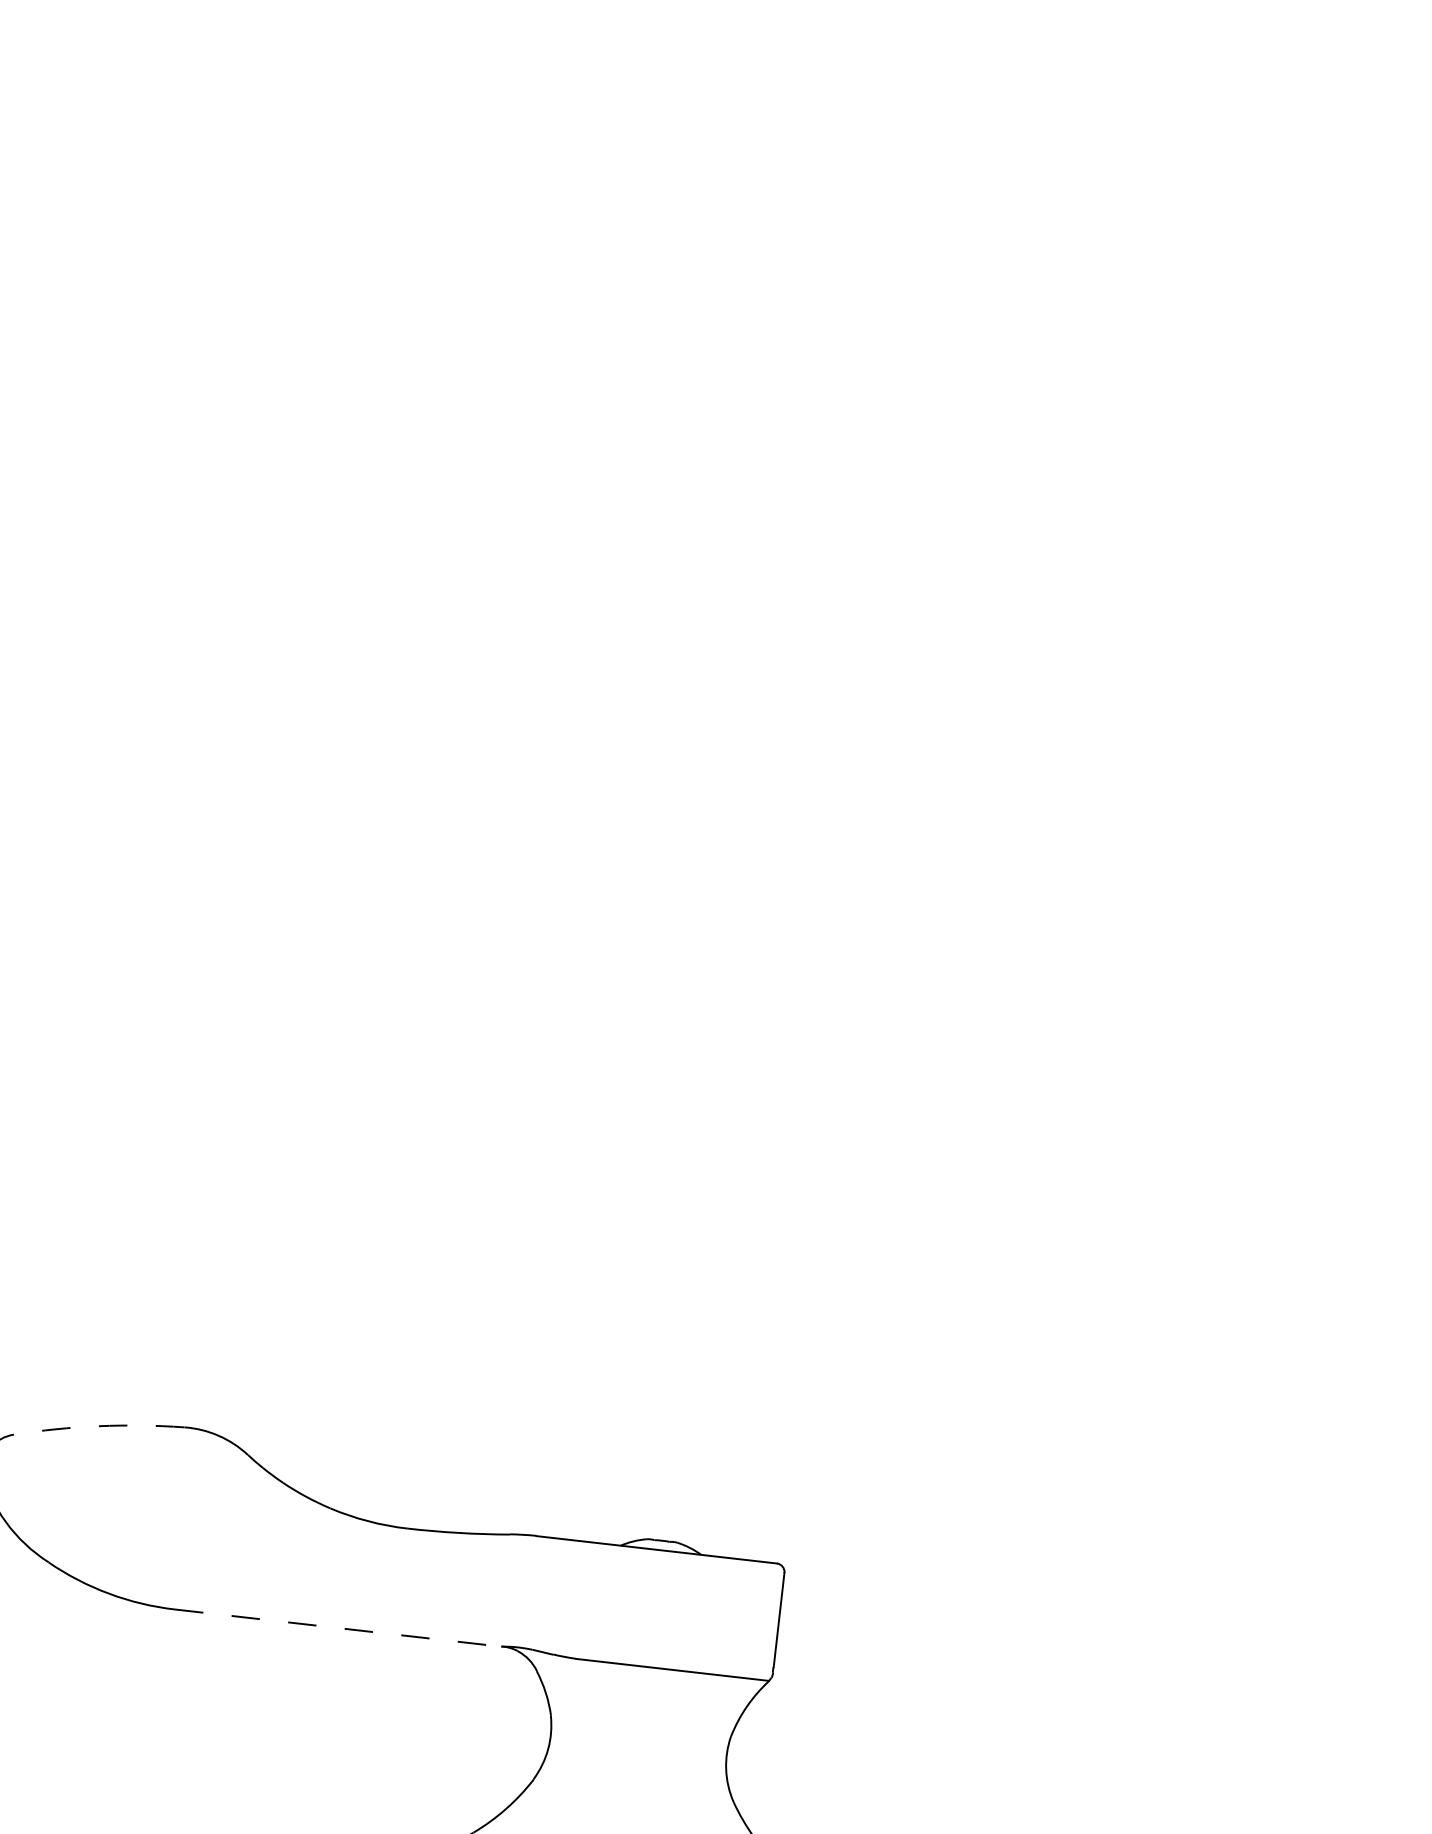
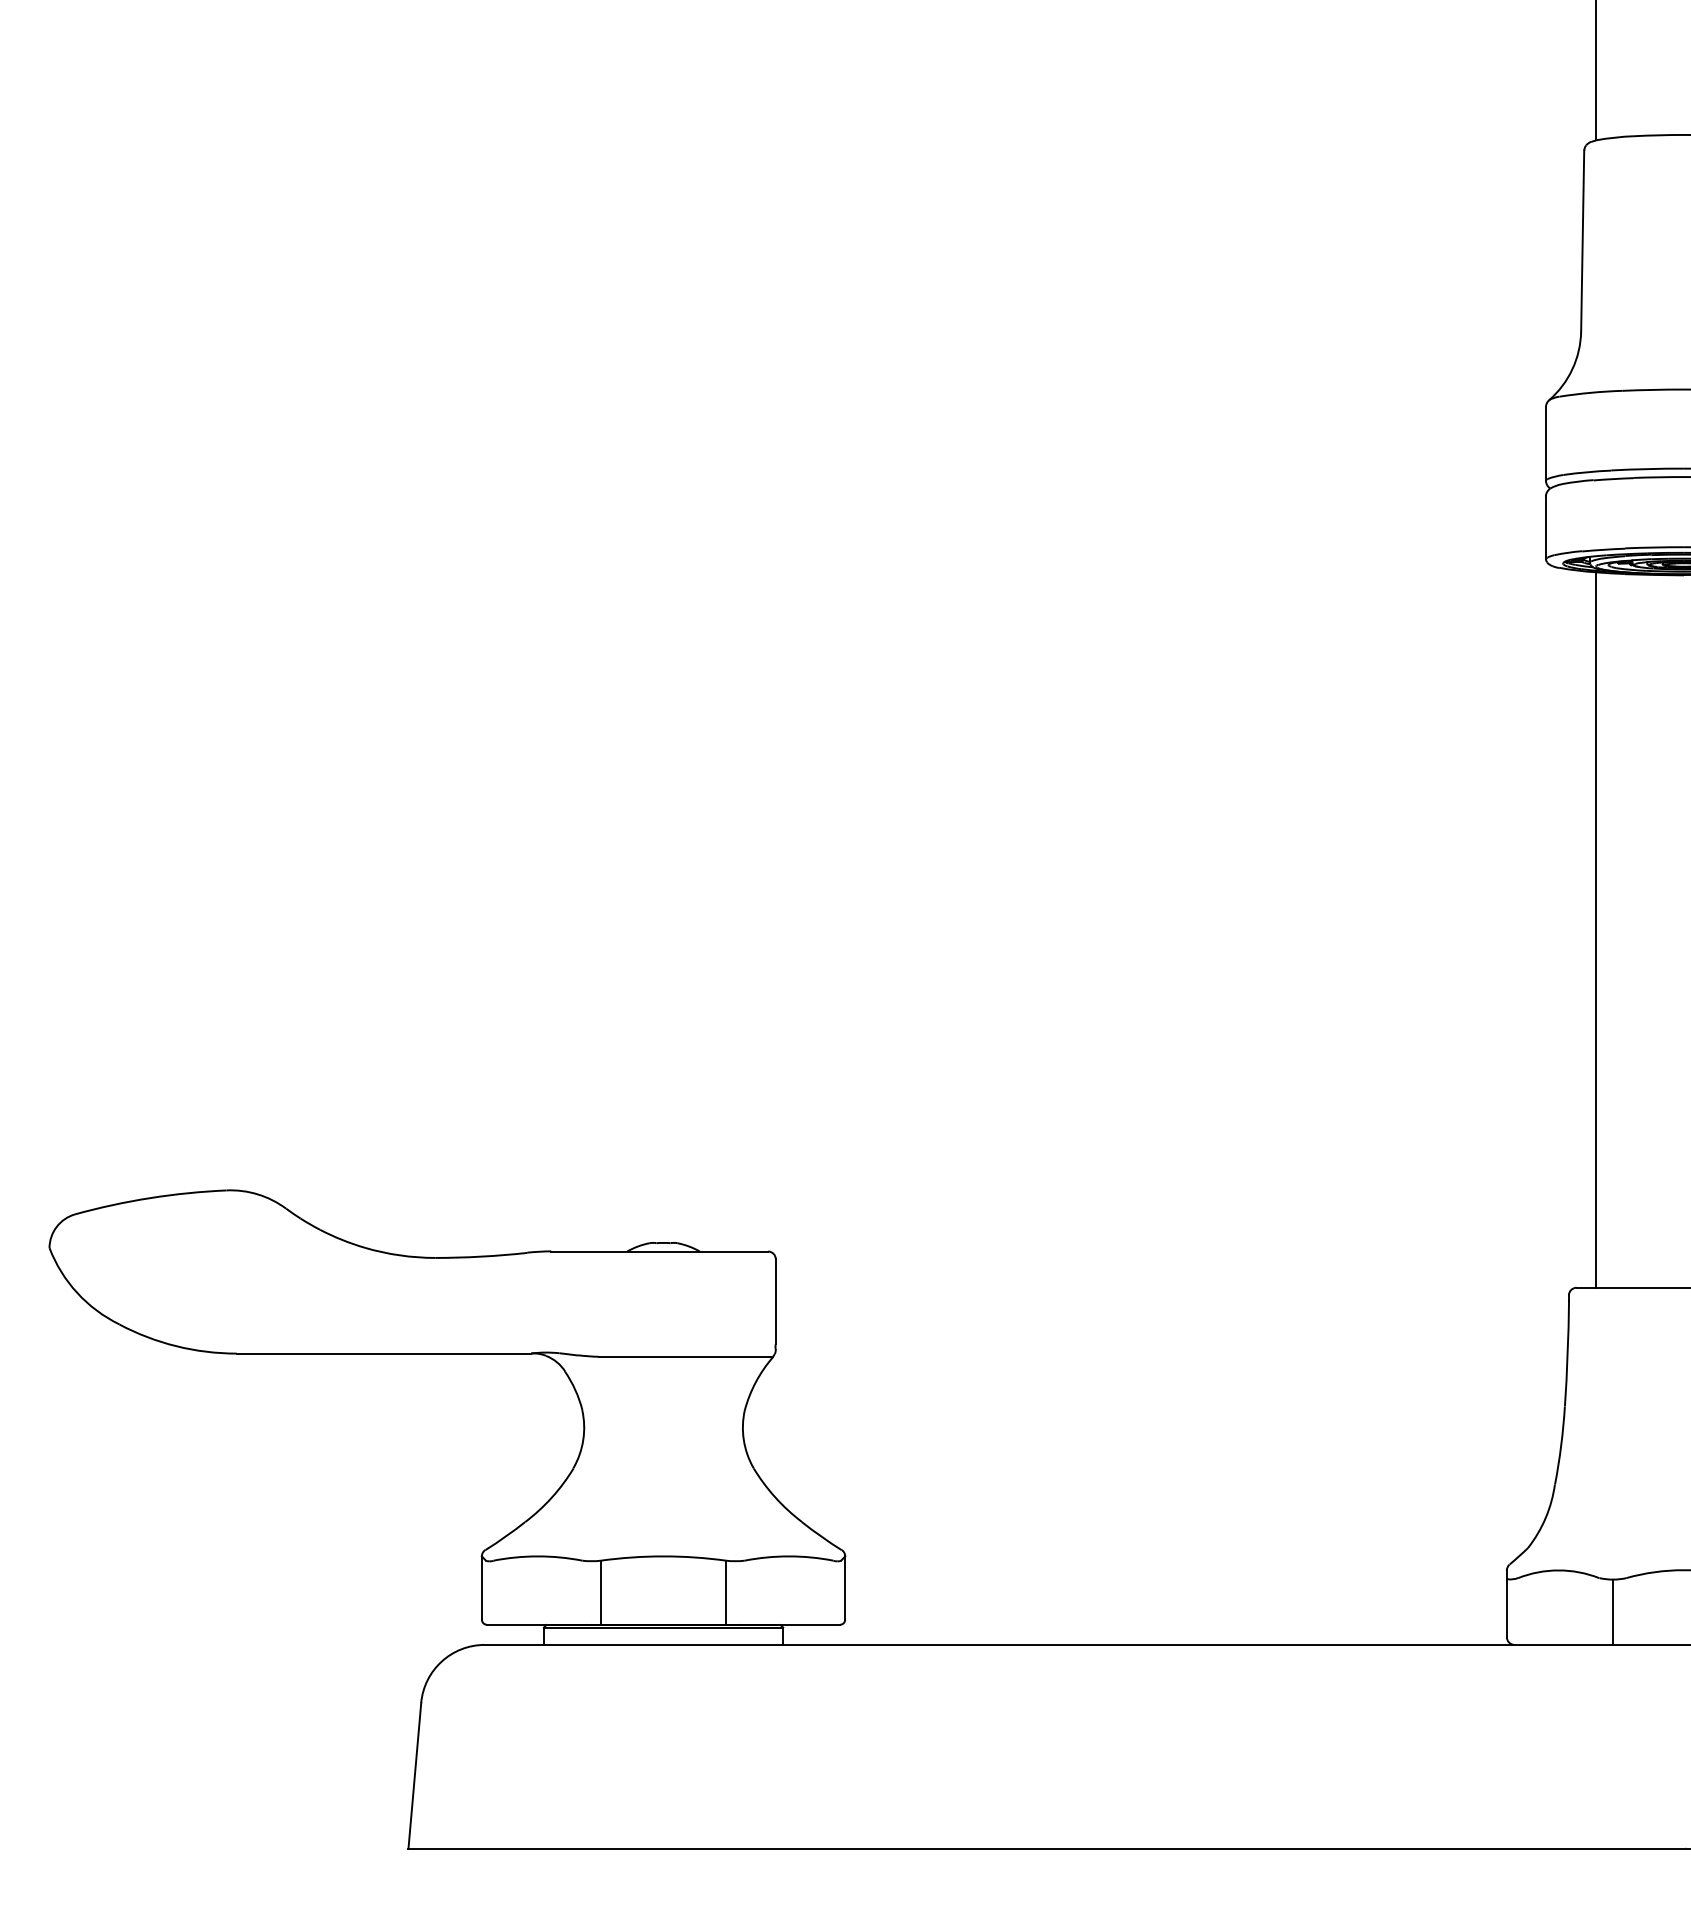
arc: (99, 1426) -> (150, 1198), dashed -> solid
line: (338, 1628) -> (384, 1353), dashed -> solid

